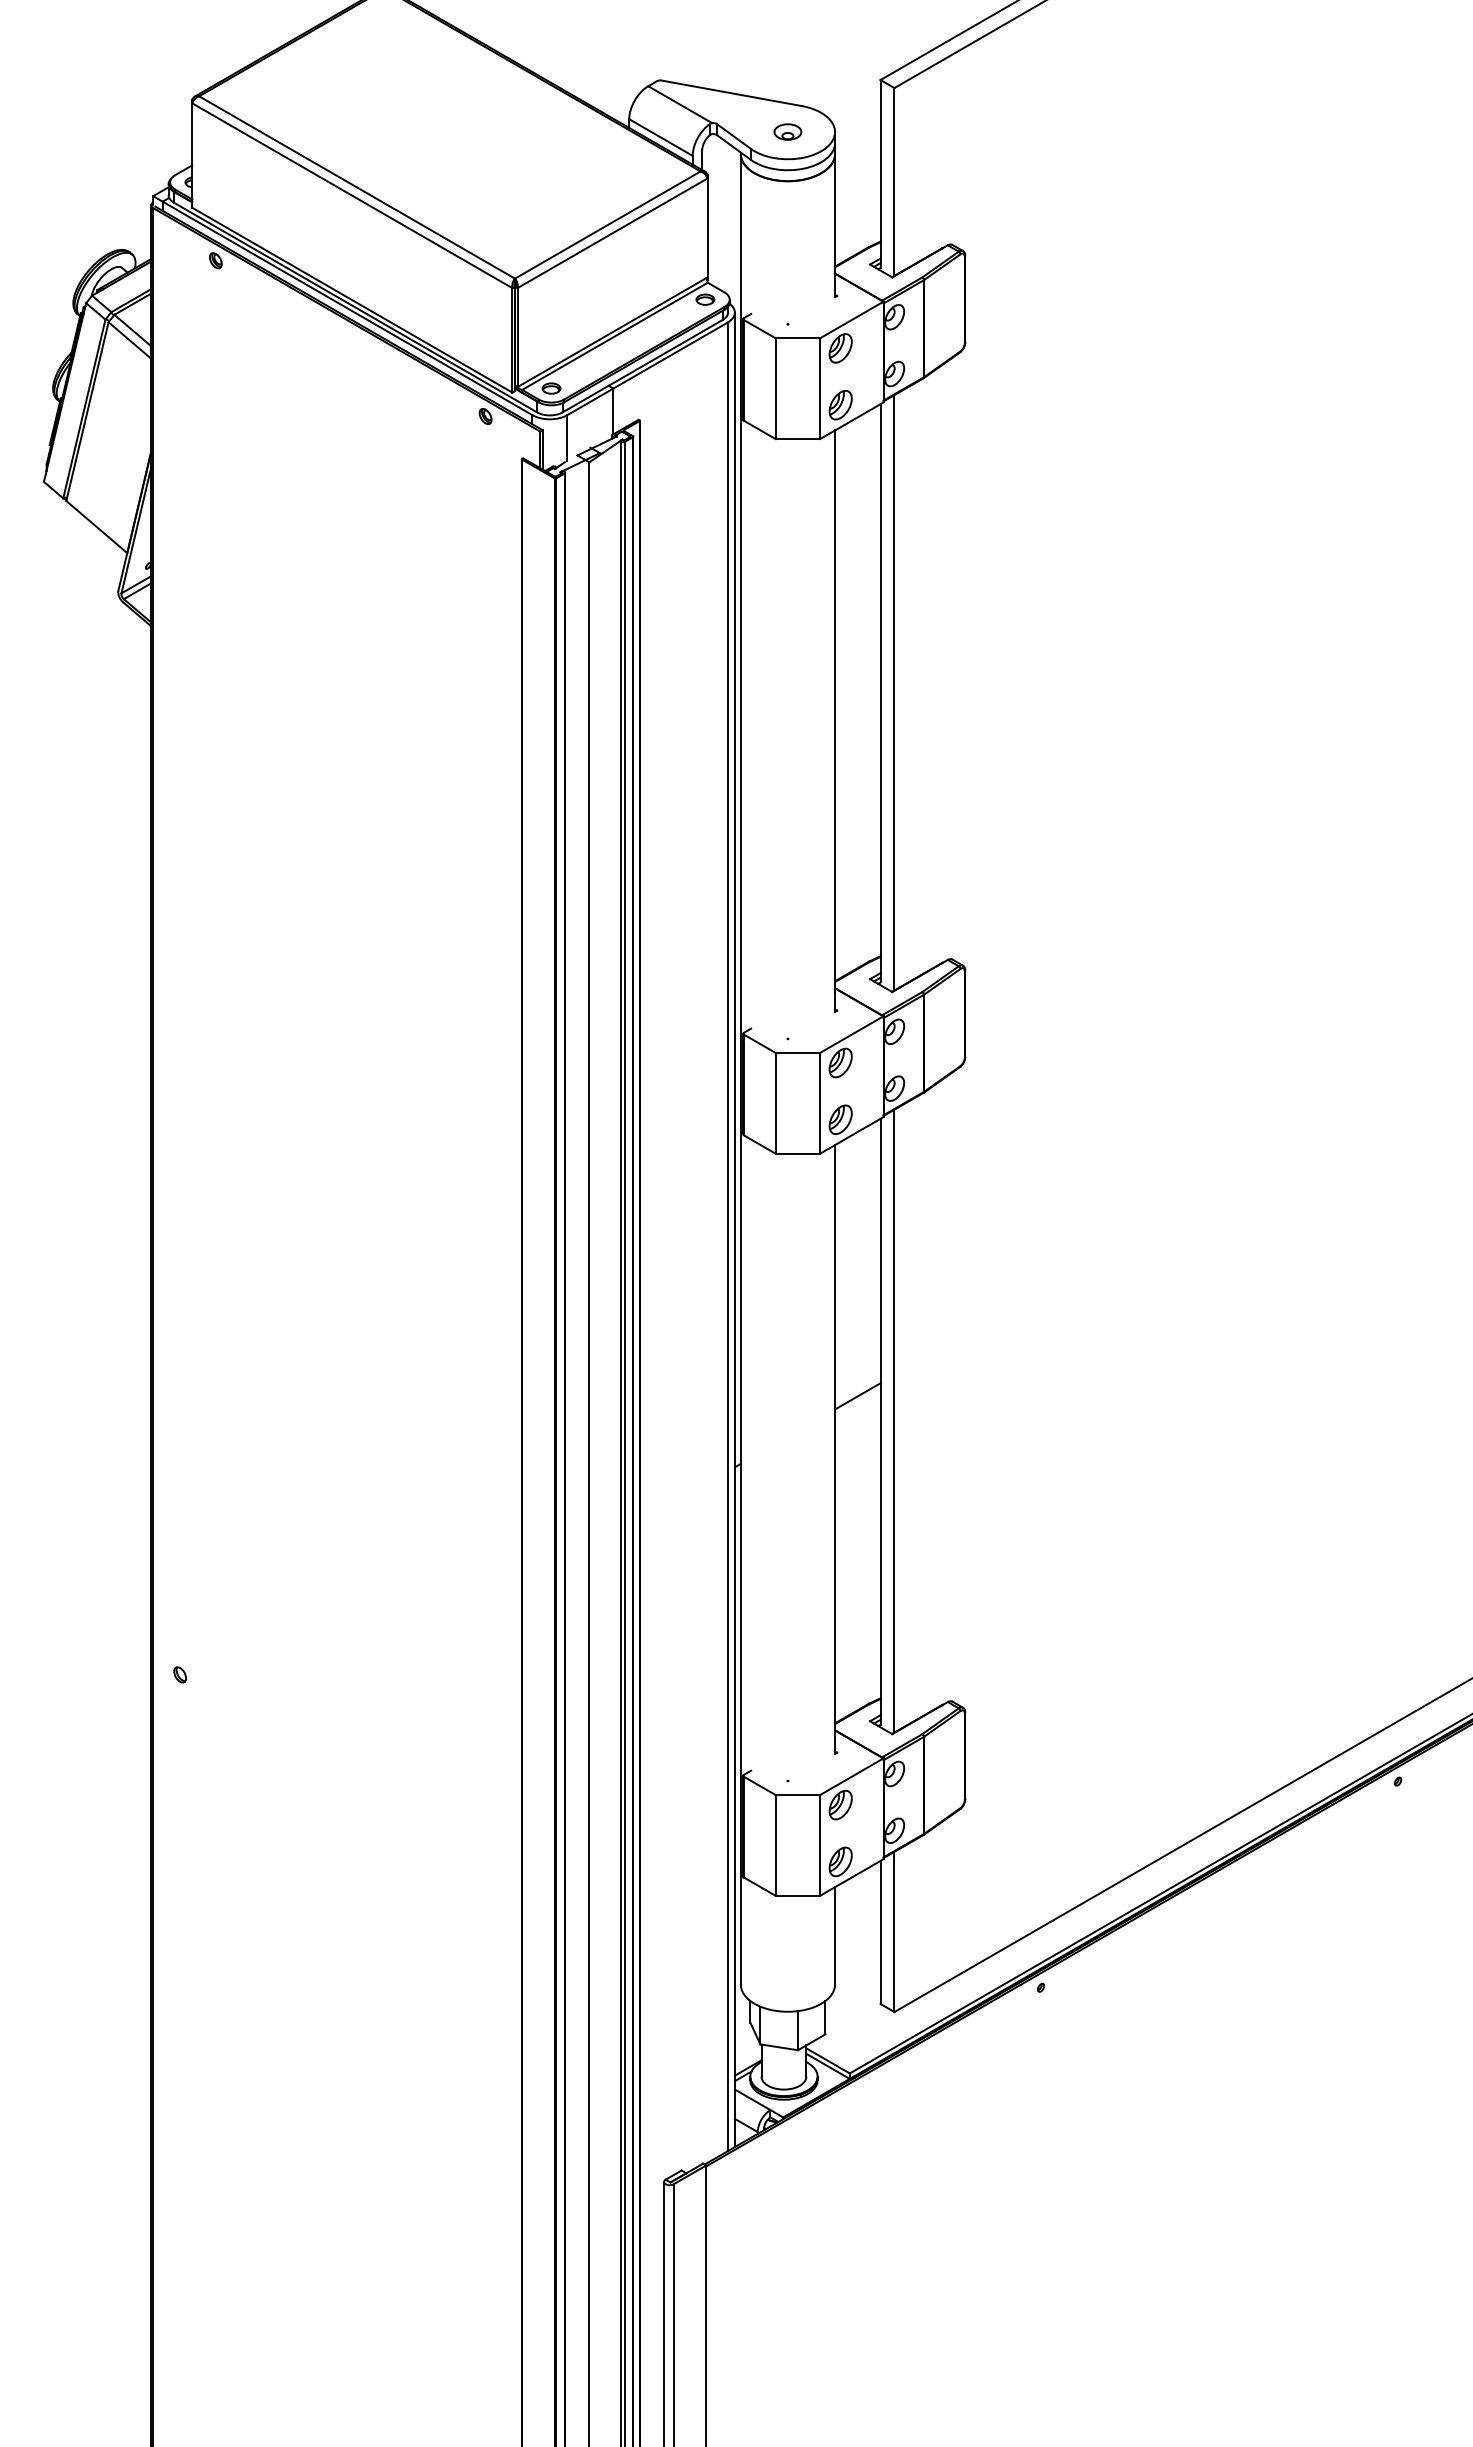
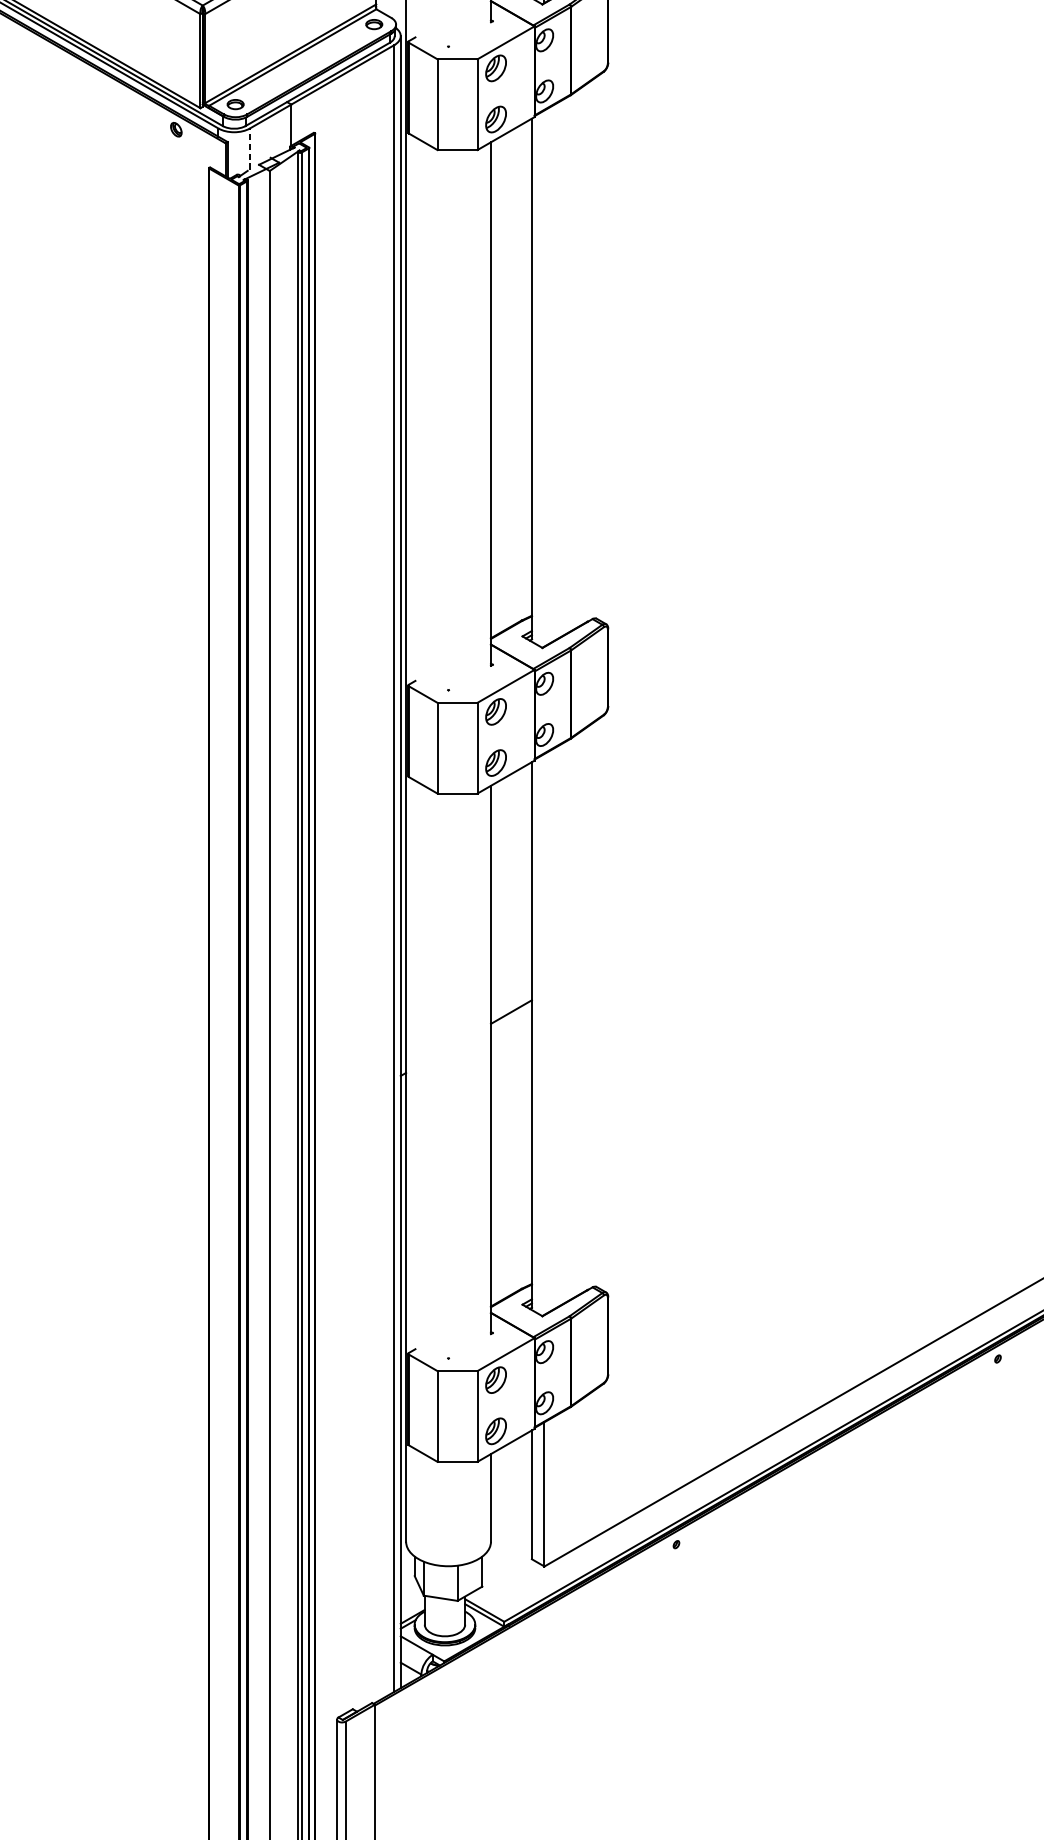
line: (567, 438) -> (250, 149), solid -> dashed
line: (894, 692) -> (544, 378), removed
line: (894, 1420) -> (544, 1033), removed

